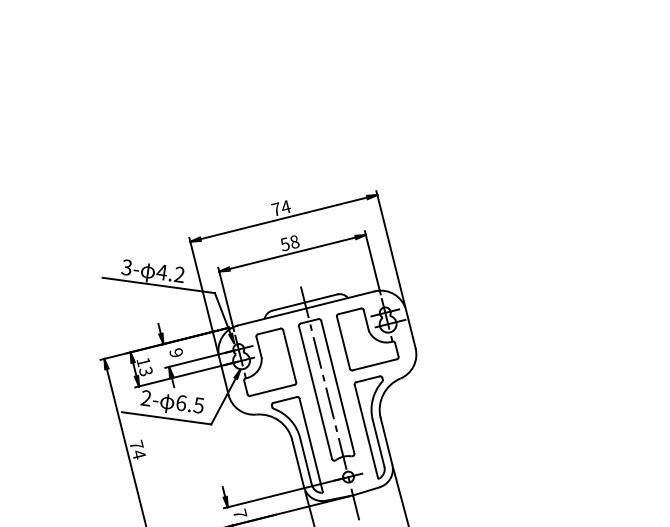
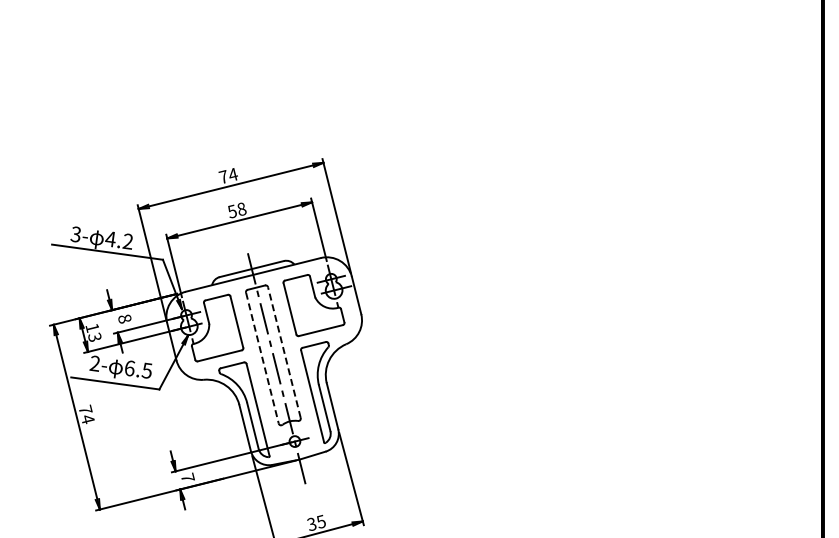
text: (175, 352) -> (124, 318), 9 -> 8
line: (337, 386) -> (284, 352), solid -> dashed
line: (315, 393) -> (262, 358), solid -> dashed

